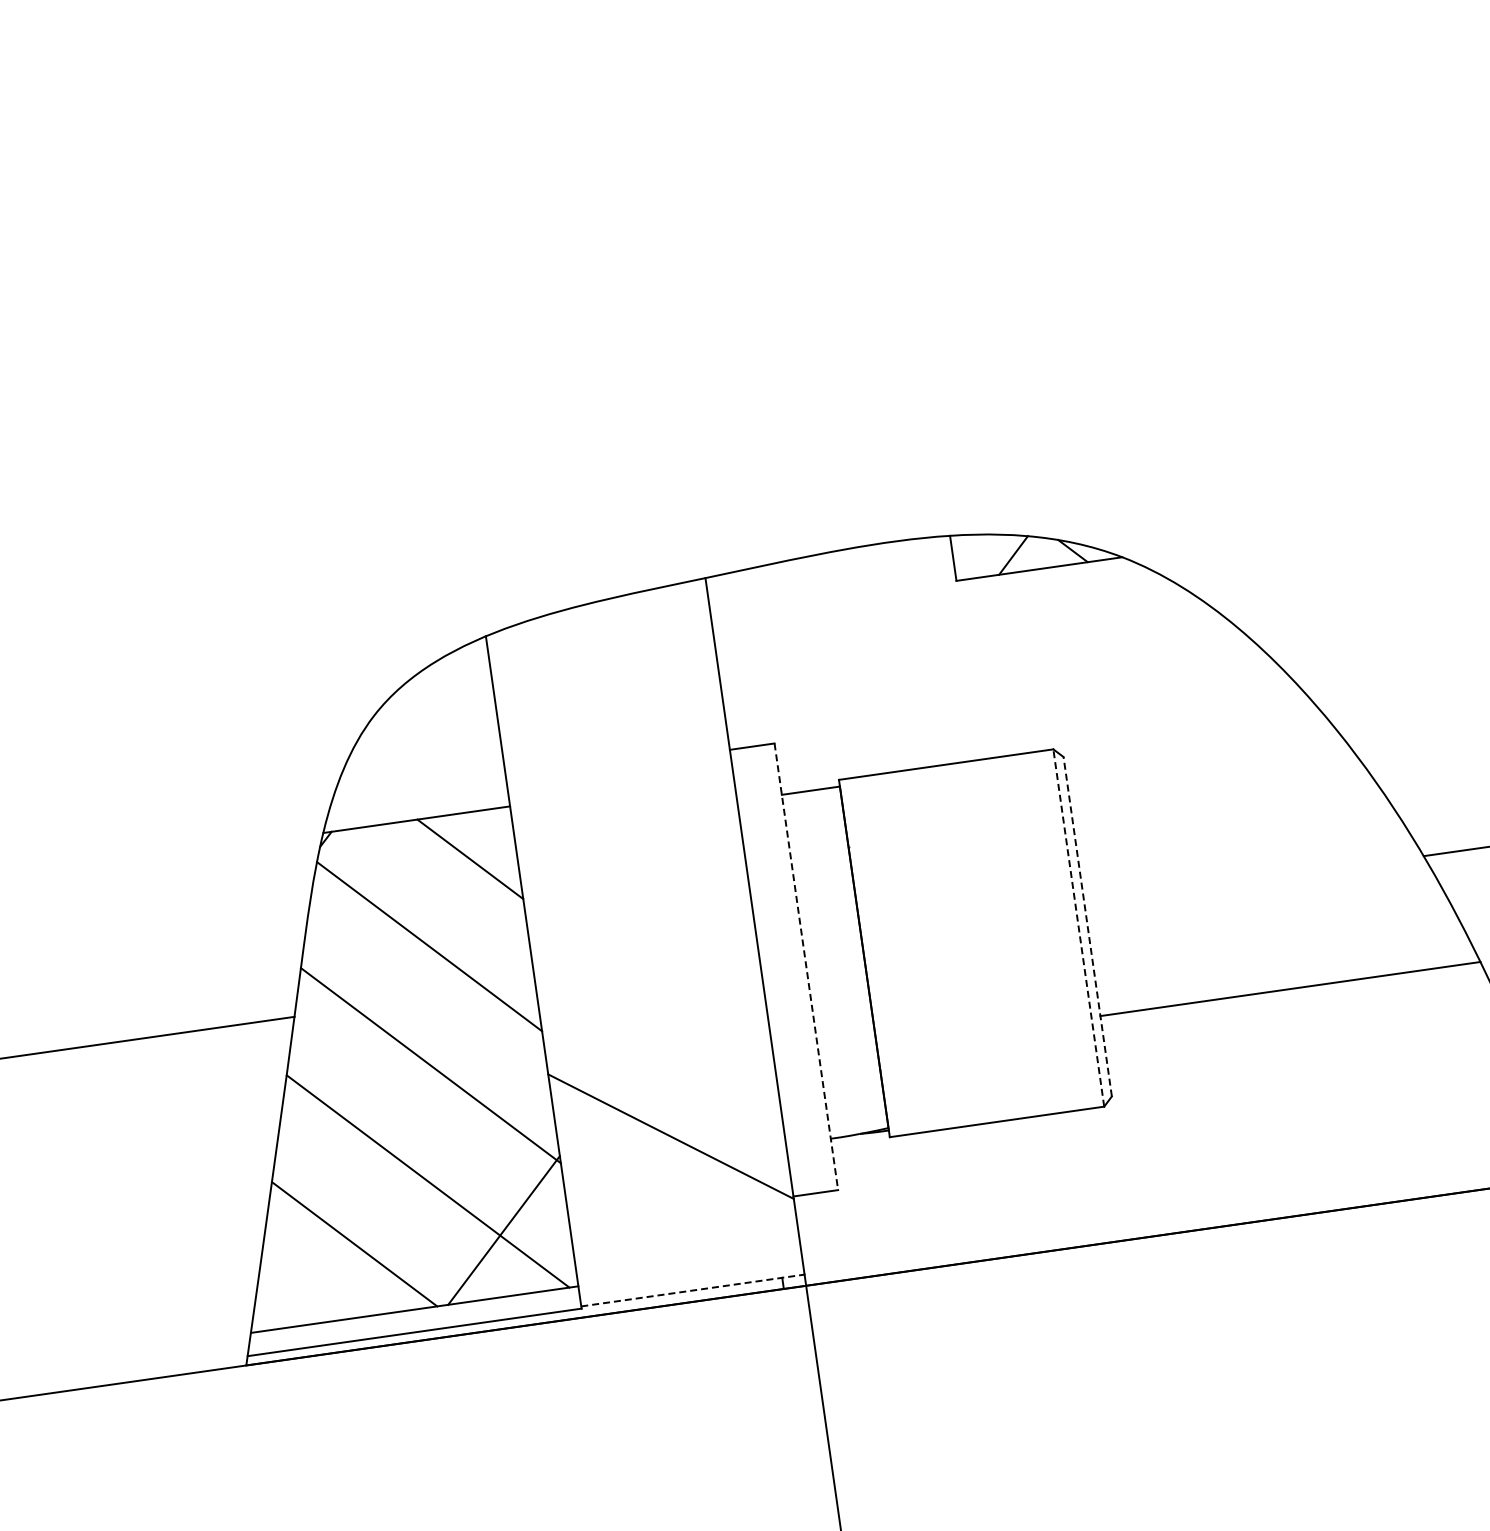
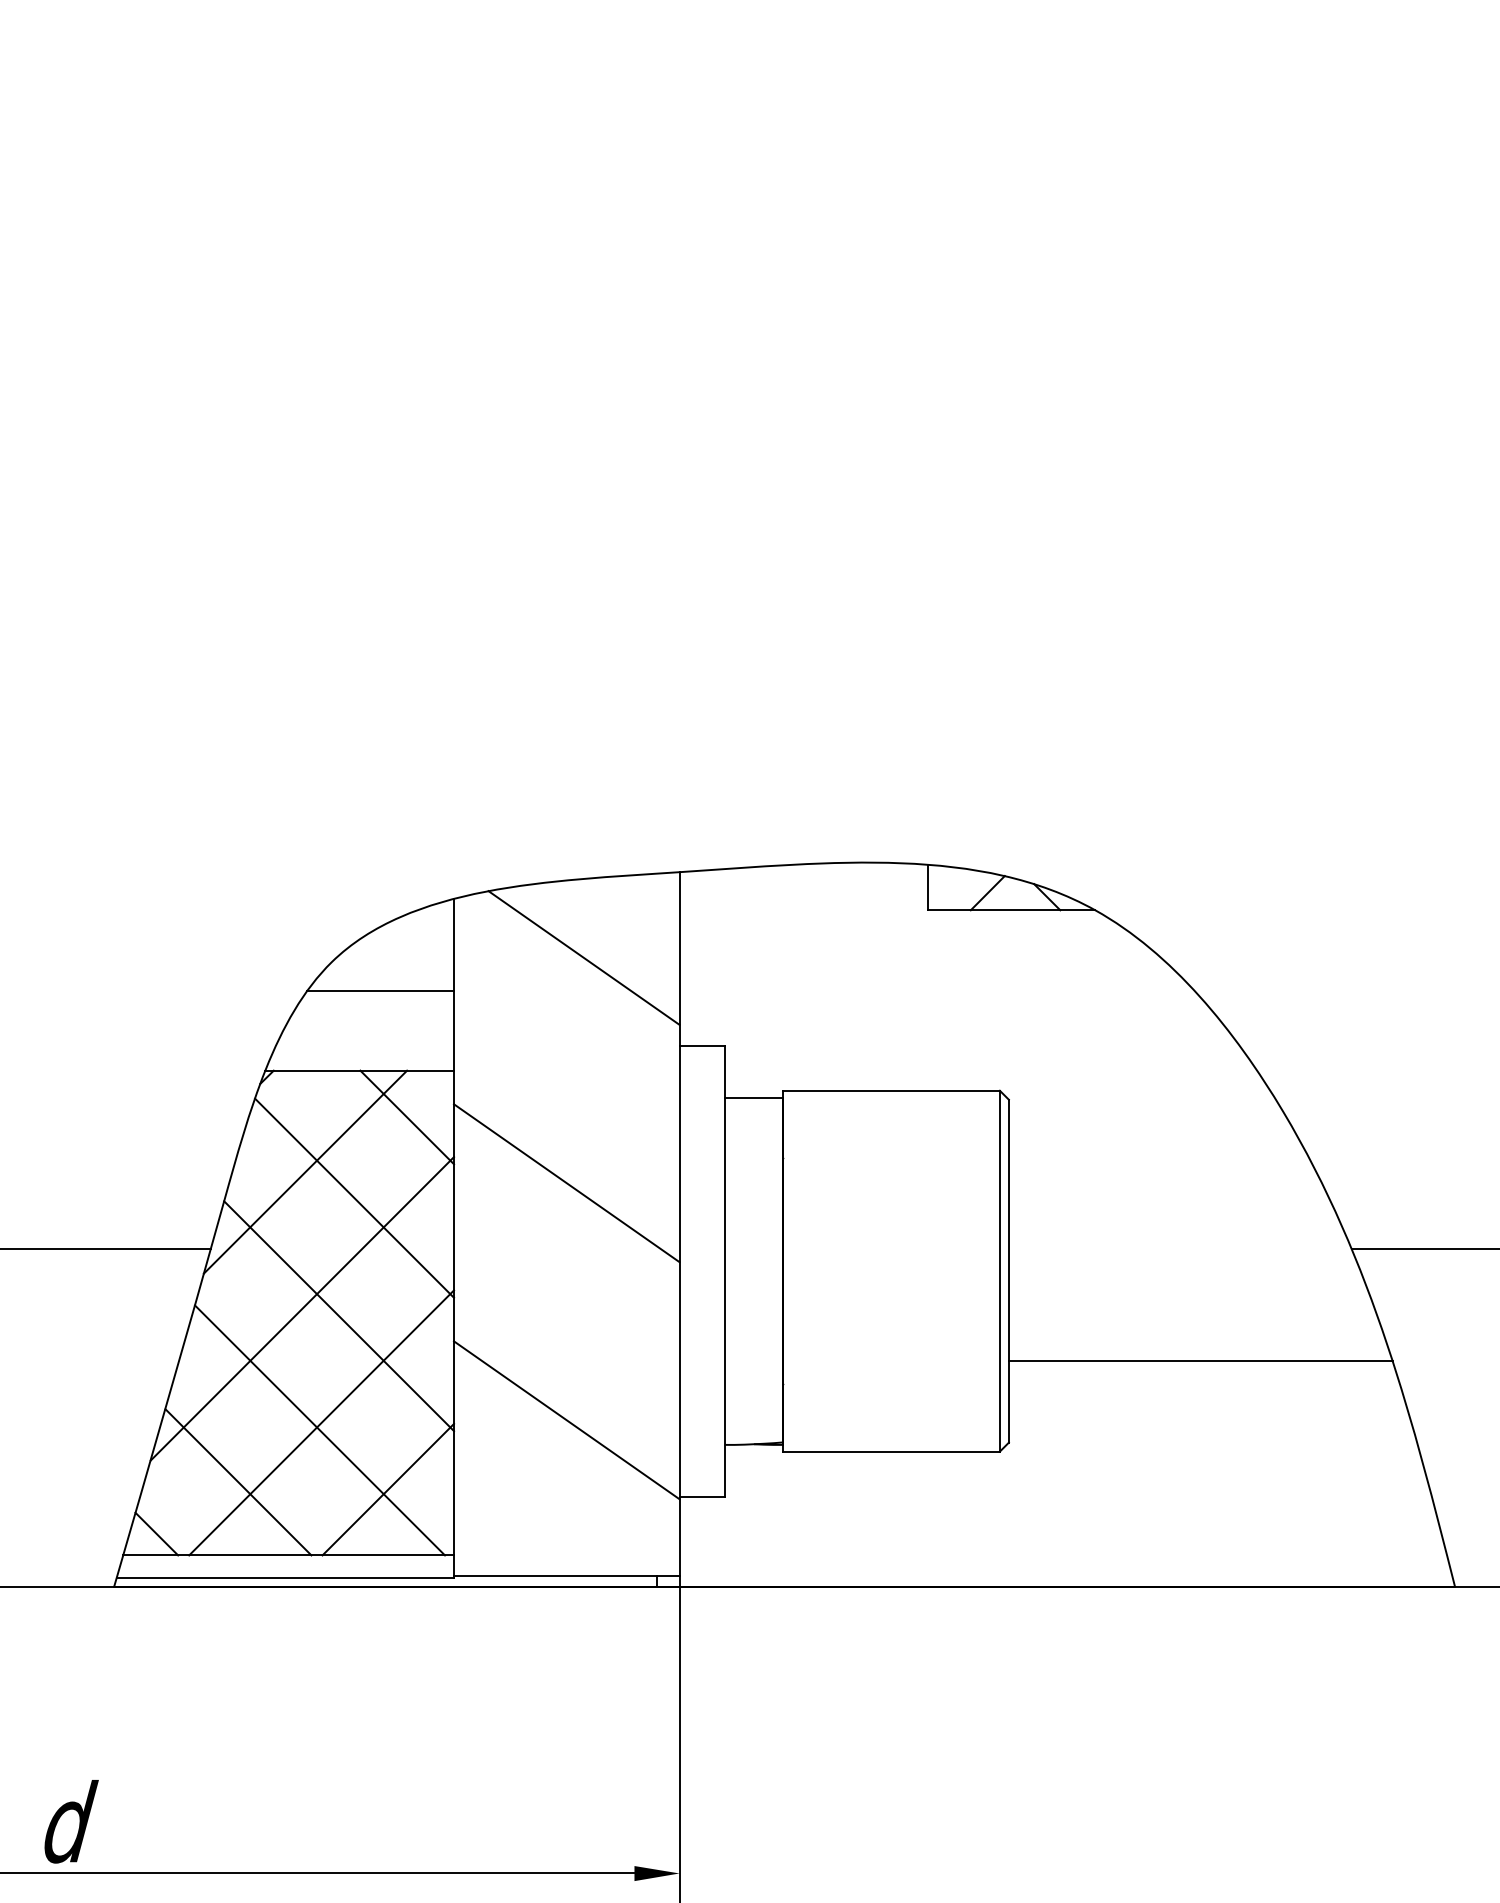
line: (622, 676) -> (583, 957), added
line: (426, 738) -> (380, 991), added
line: (637, 902) -> (566, 1183), added
line: (1087, 926) -> (1008, 1270), dashed -> solid
line: (377, 927) -> (305, 1171), added
line: (1078, 927) -> (999, 1270), dashed -> solid
line: (806, 967) -> (724, 1271), dashed -> solid
line: (393, 1063) -> (302, 1308), added
line: (428, 1173) -> (321, 1422), added
line: (692, 1290) -> (566, 1575), dashed -> solid
line: (280, 1306) -> (156, 1533), added

